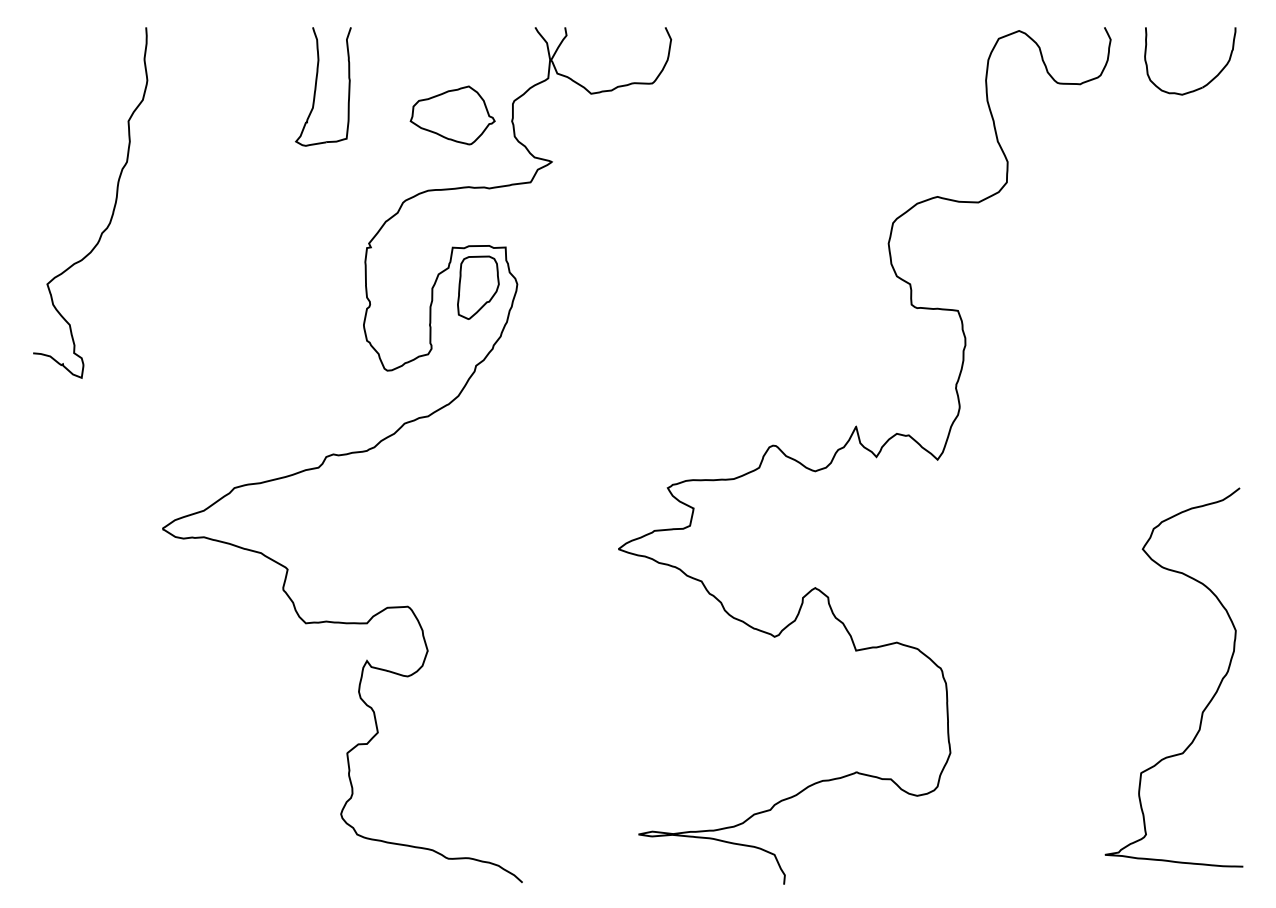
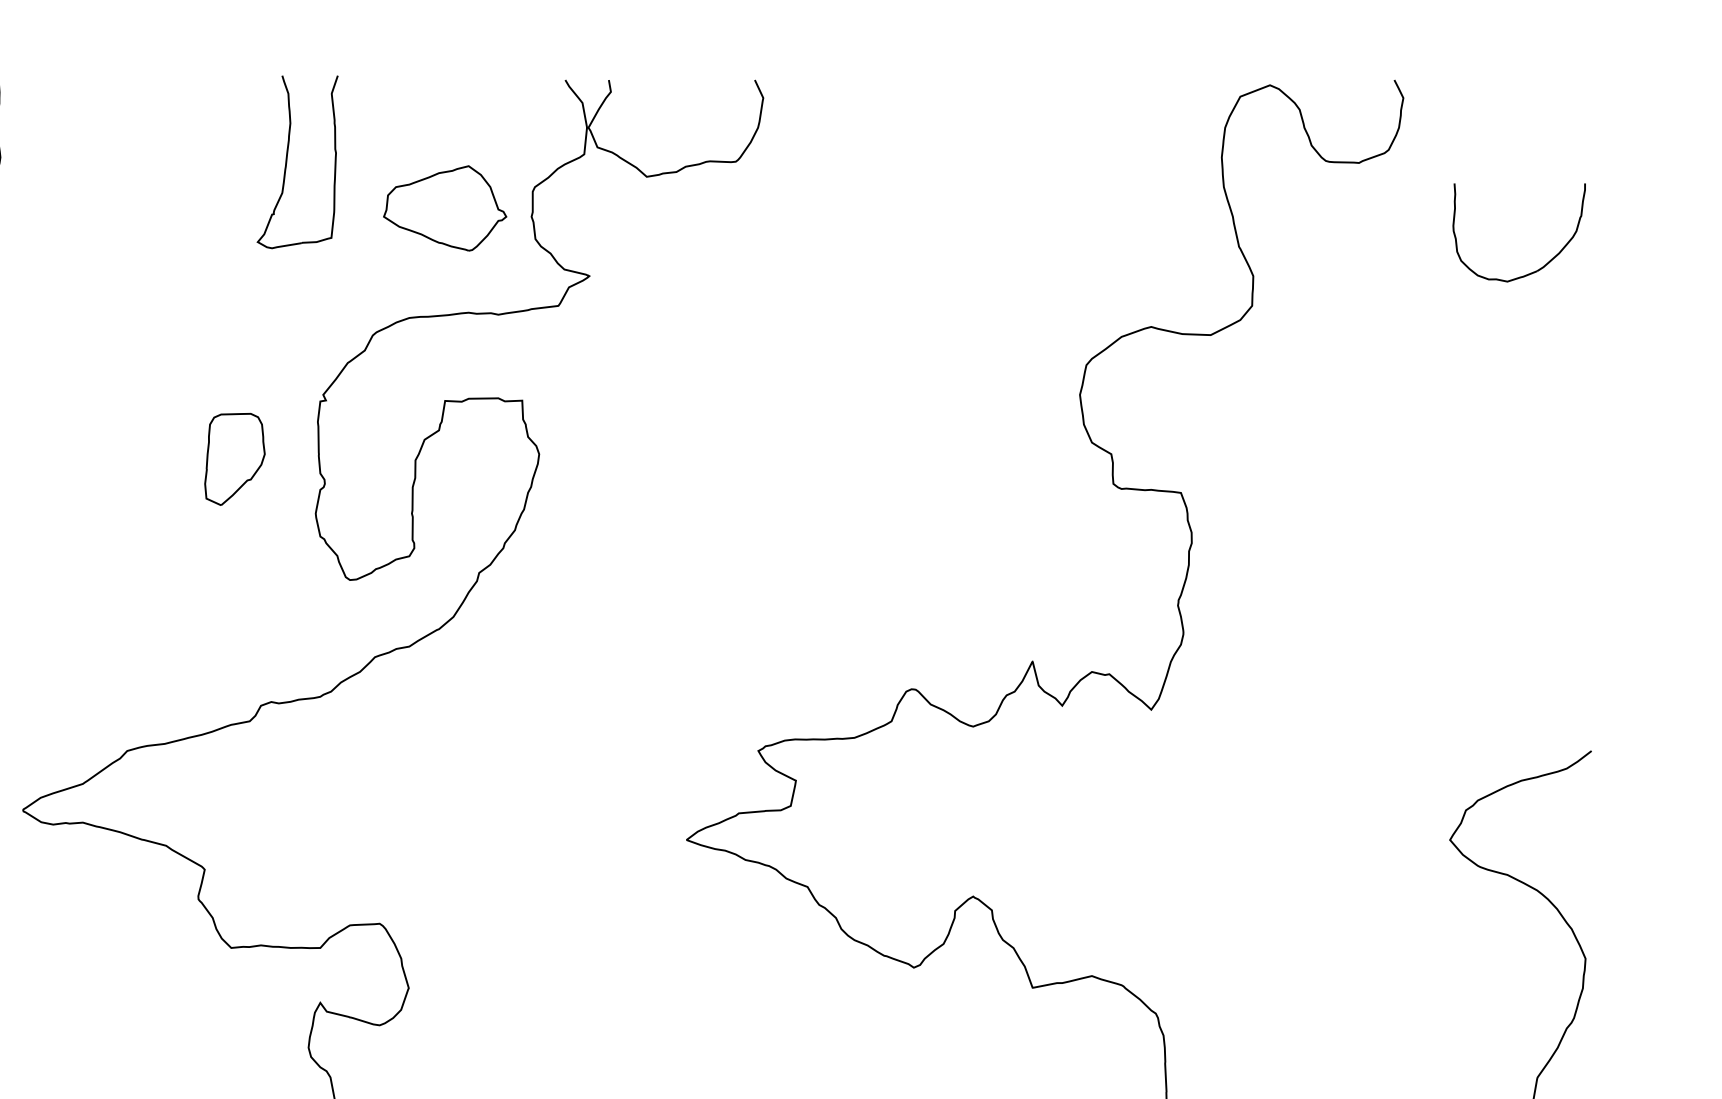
part: (1206, 83) -> (1542, 265), moved
part: (316, 86) -> (287, 161), moved
part: (478, 287) -> (235, 458), moved

